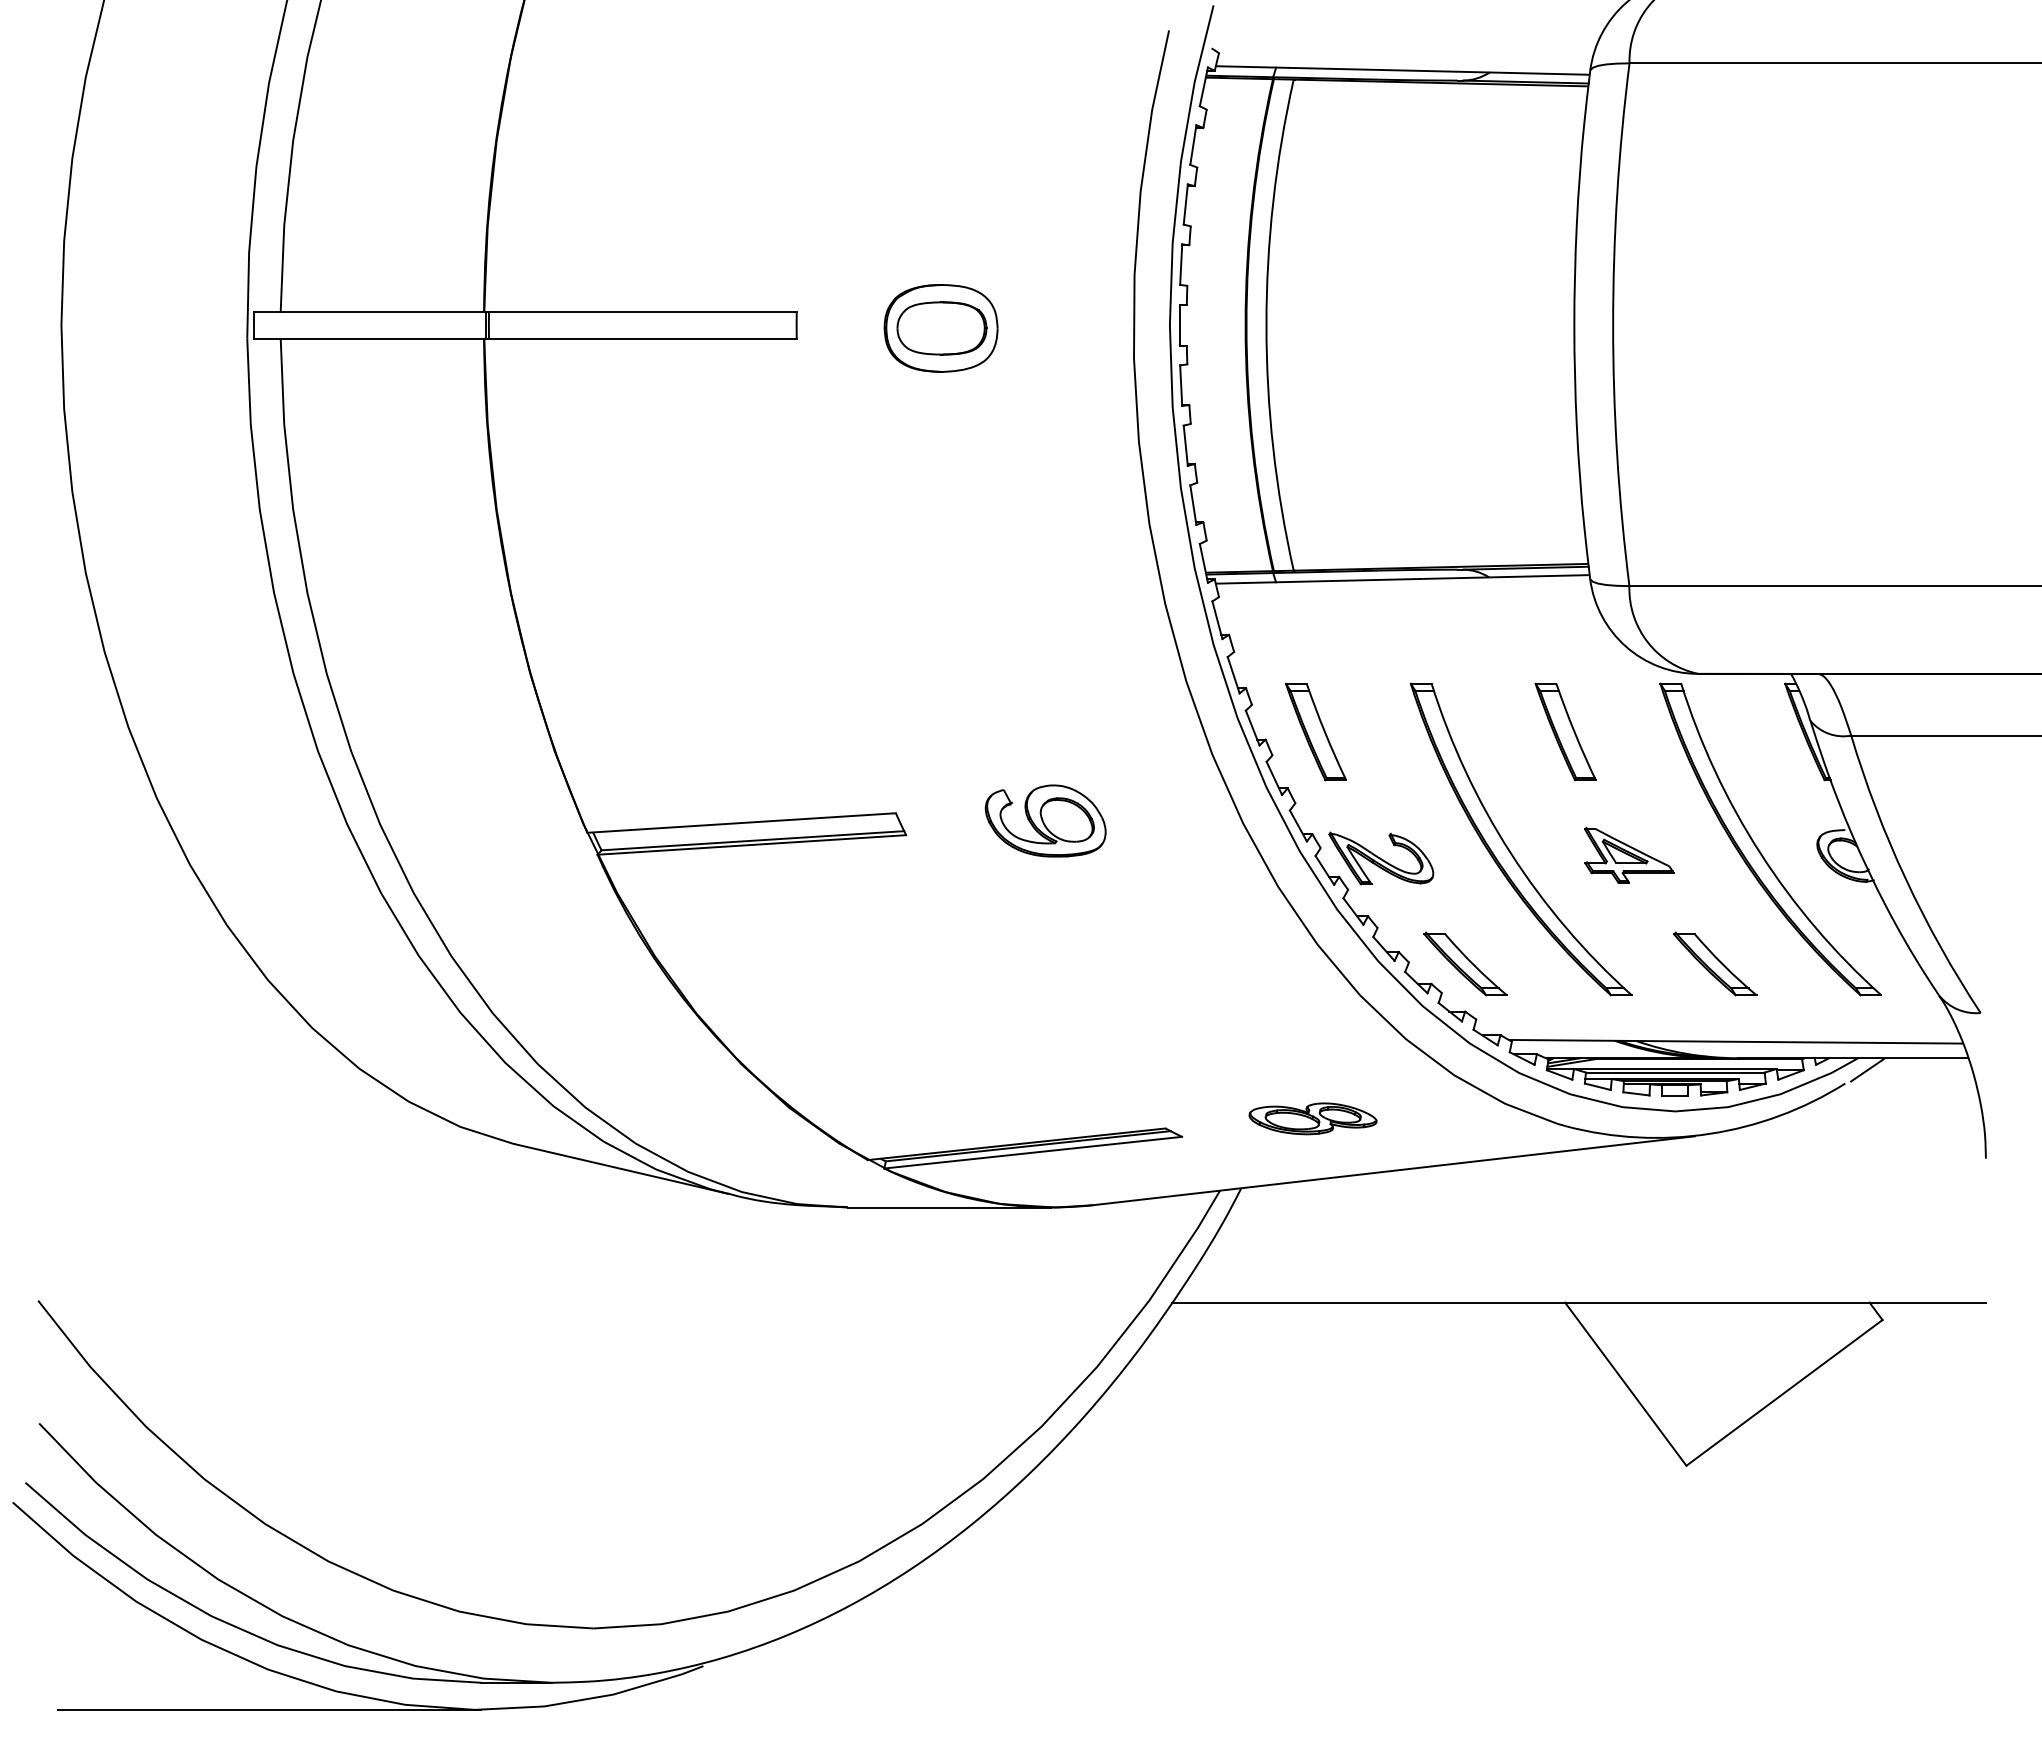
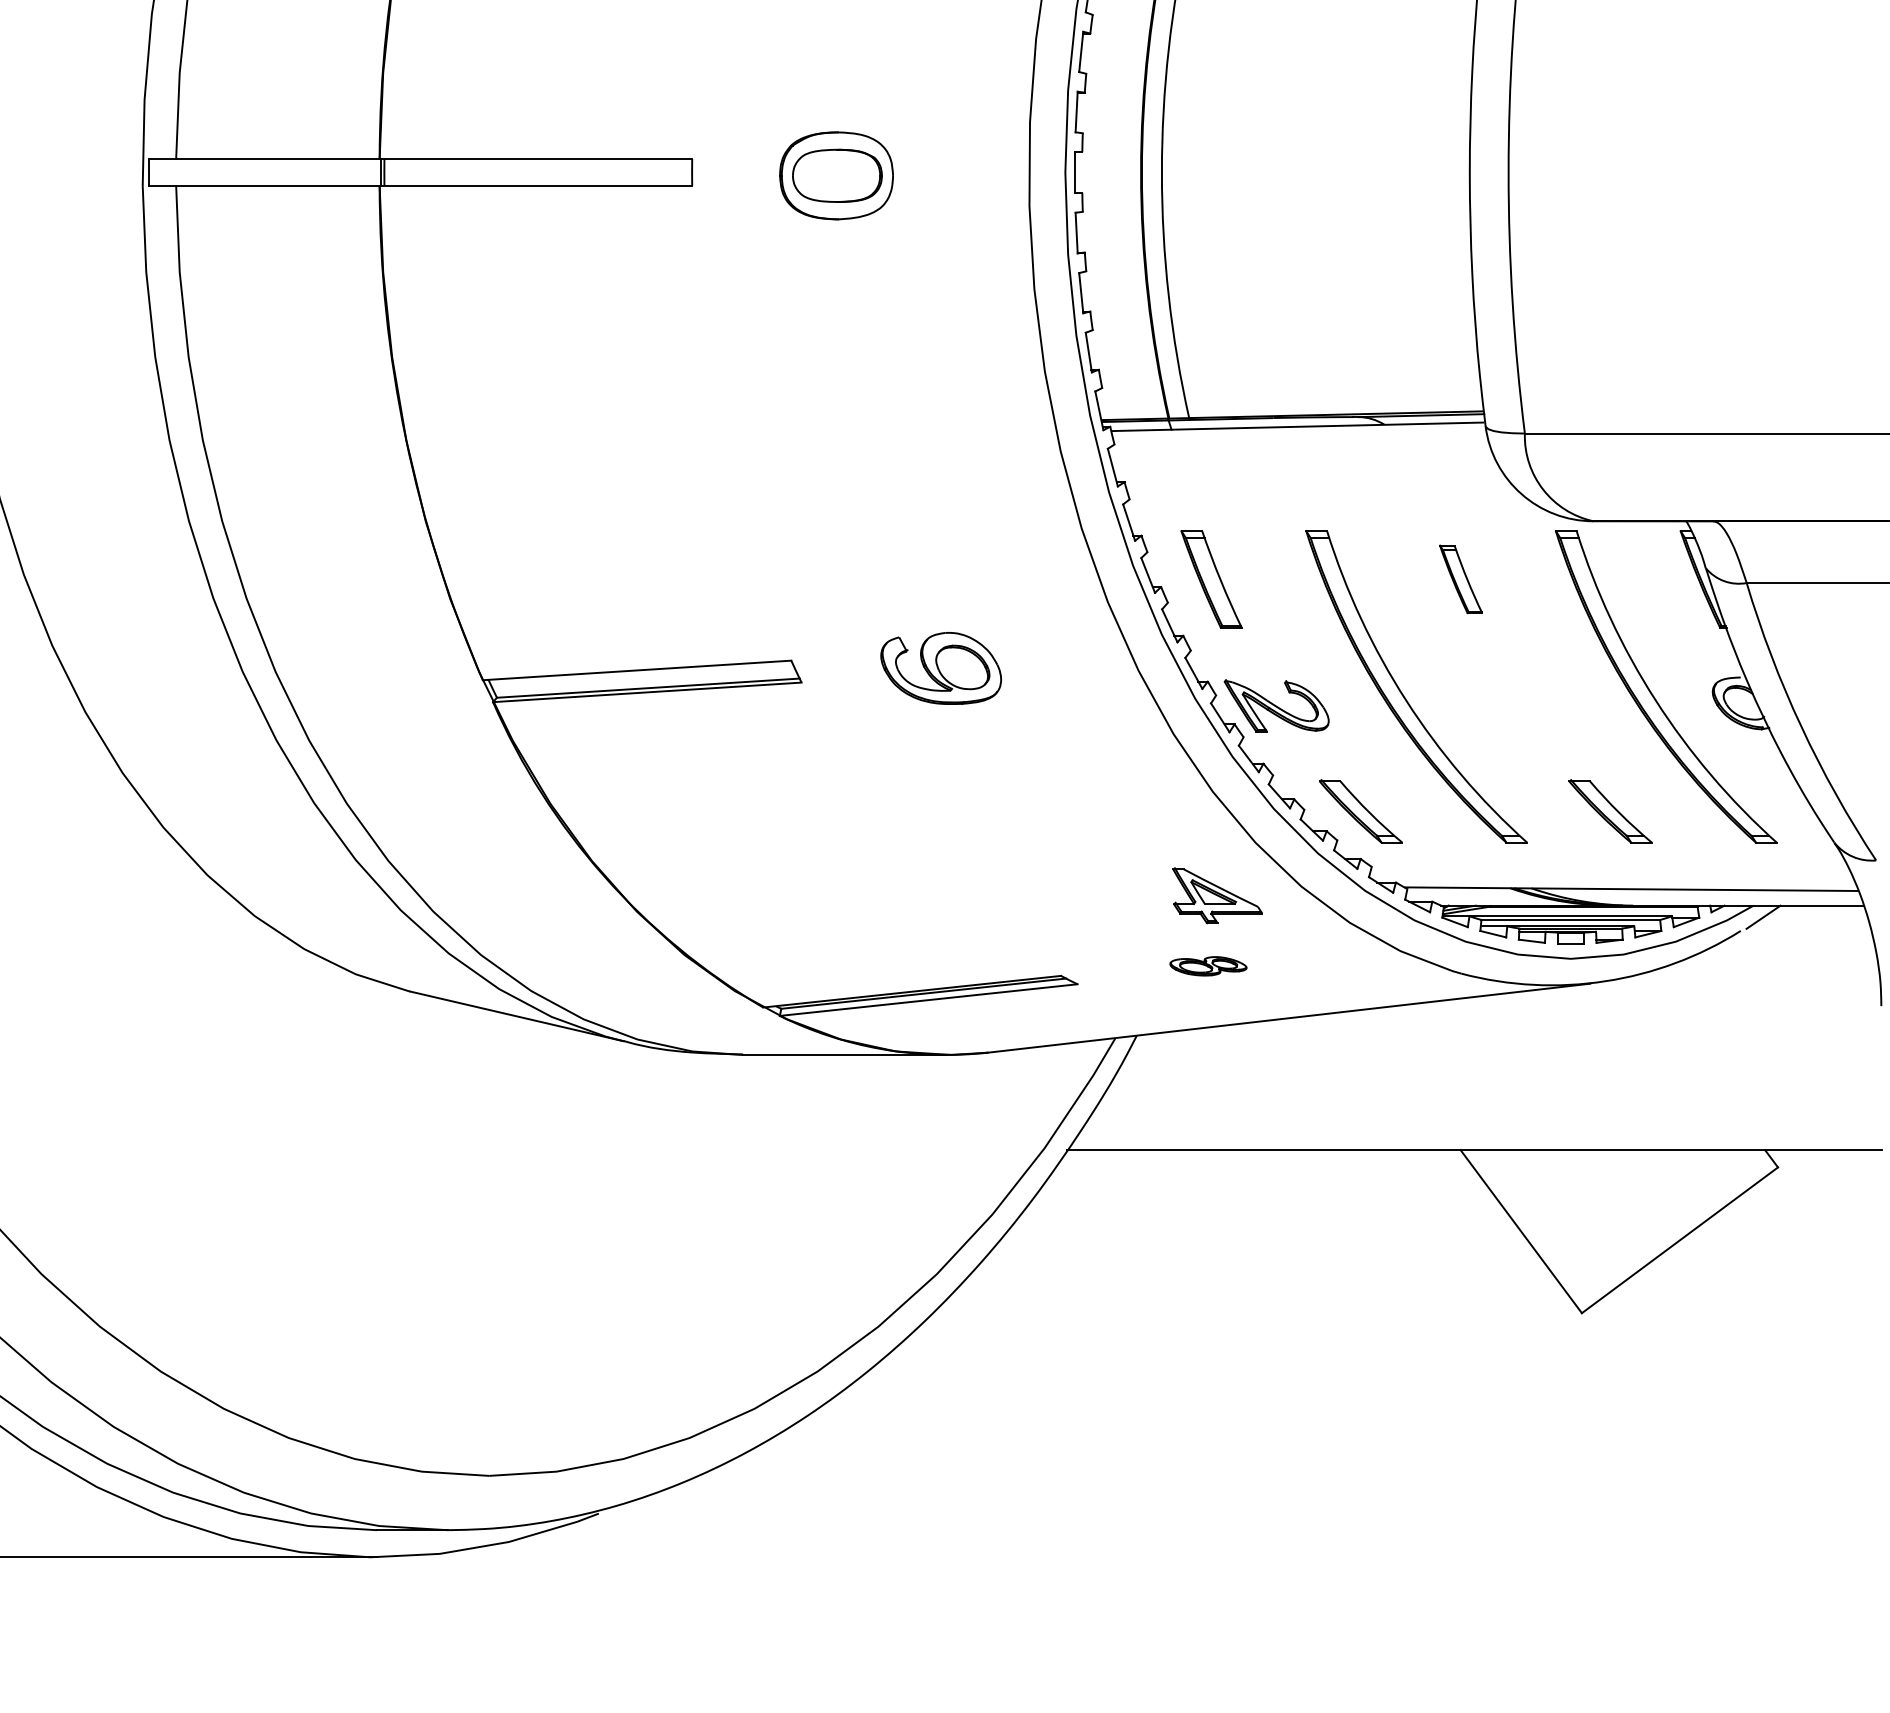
part: (1565, 731) -> (1460, 578), size x0.7
part: (1629, 854) -> (1217, 894), moved
part: (1312, 1118) -> (1207, 965), size x0.6

